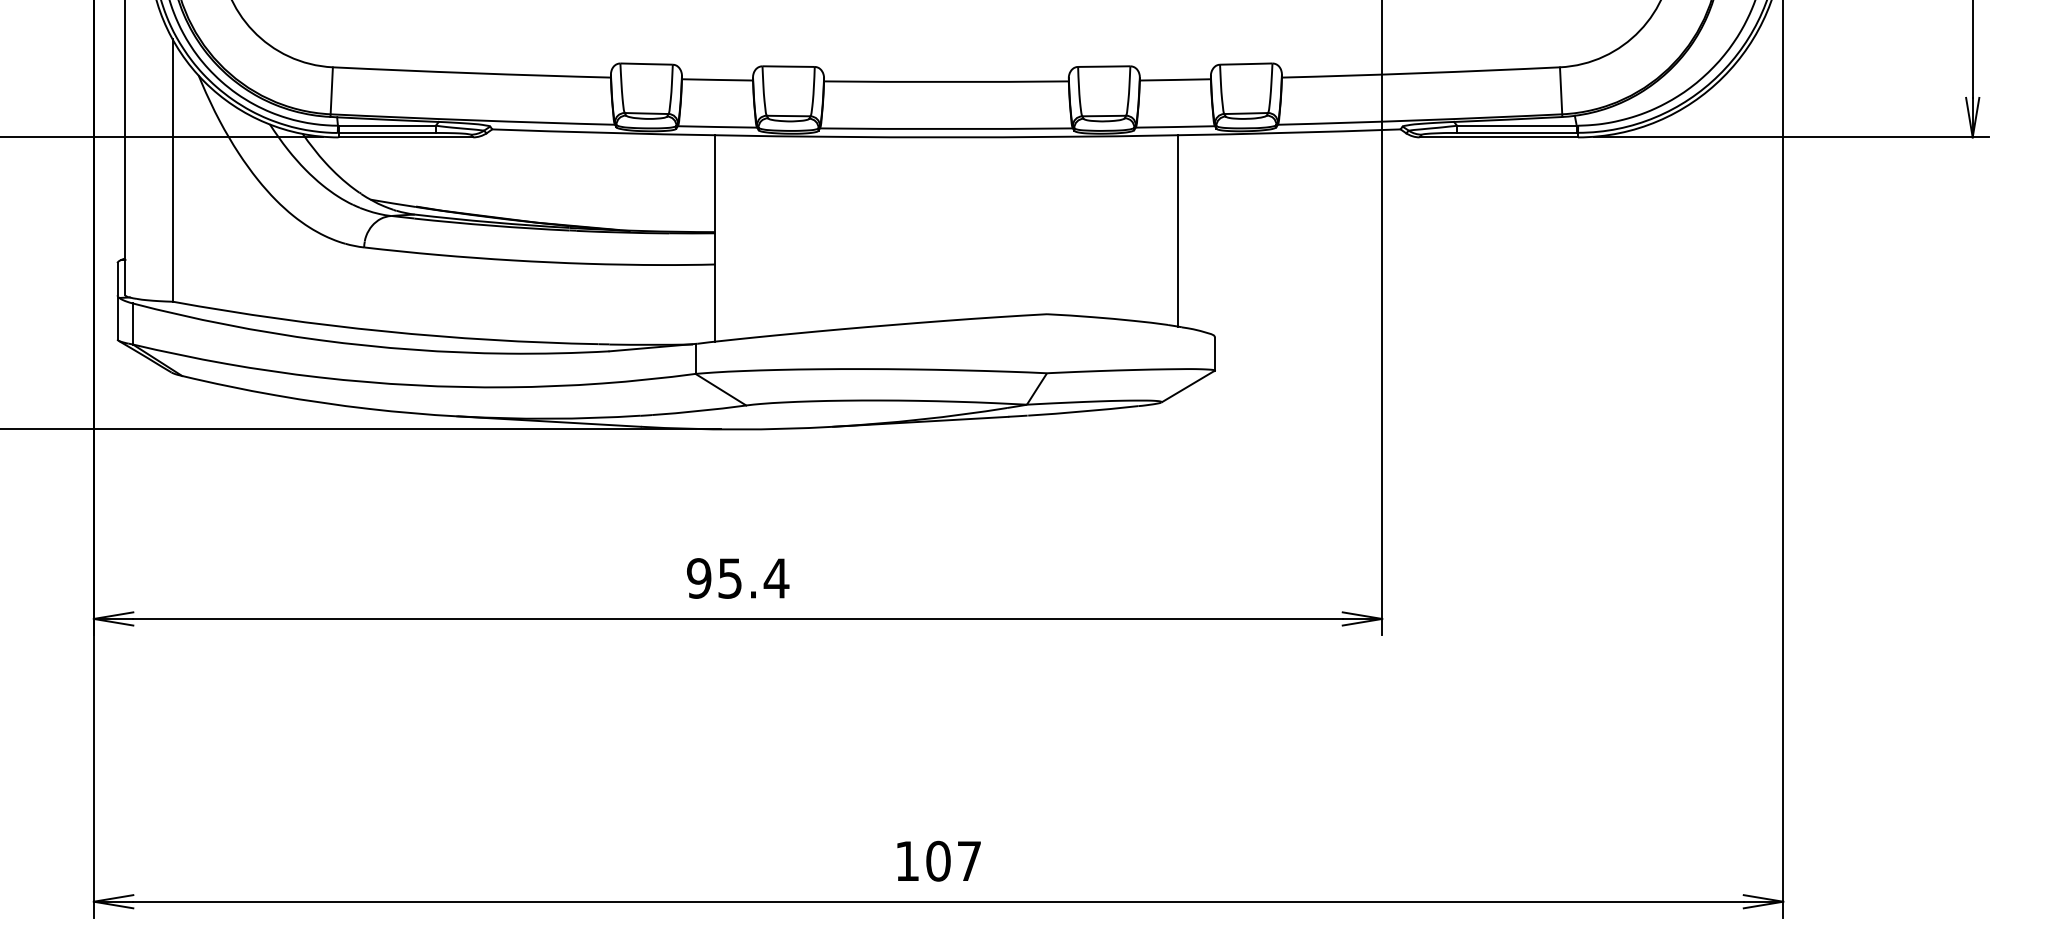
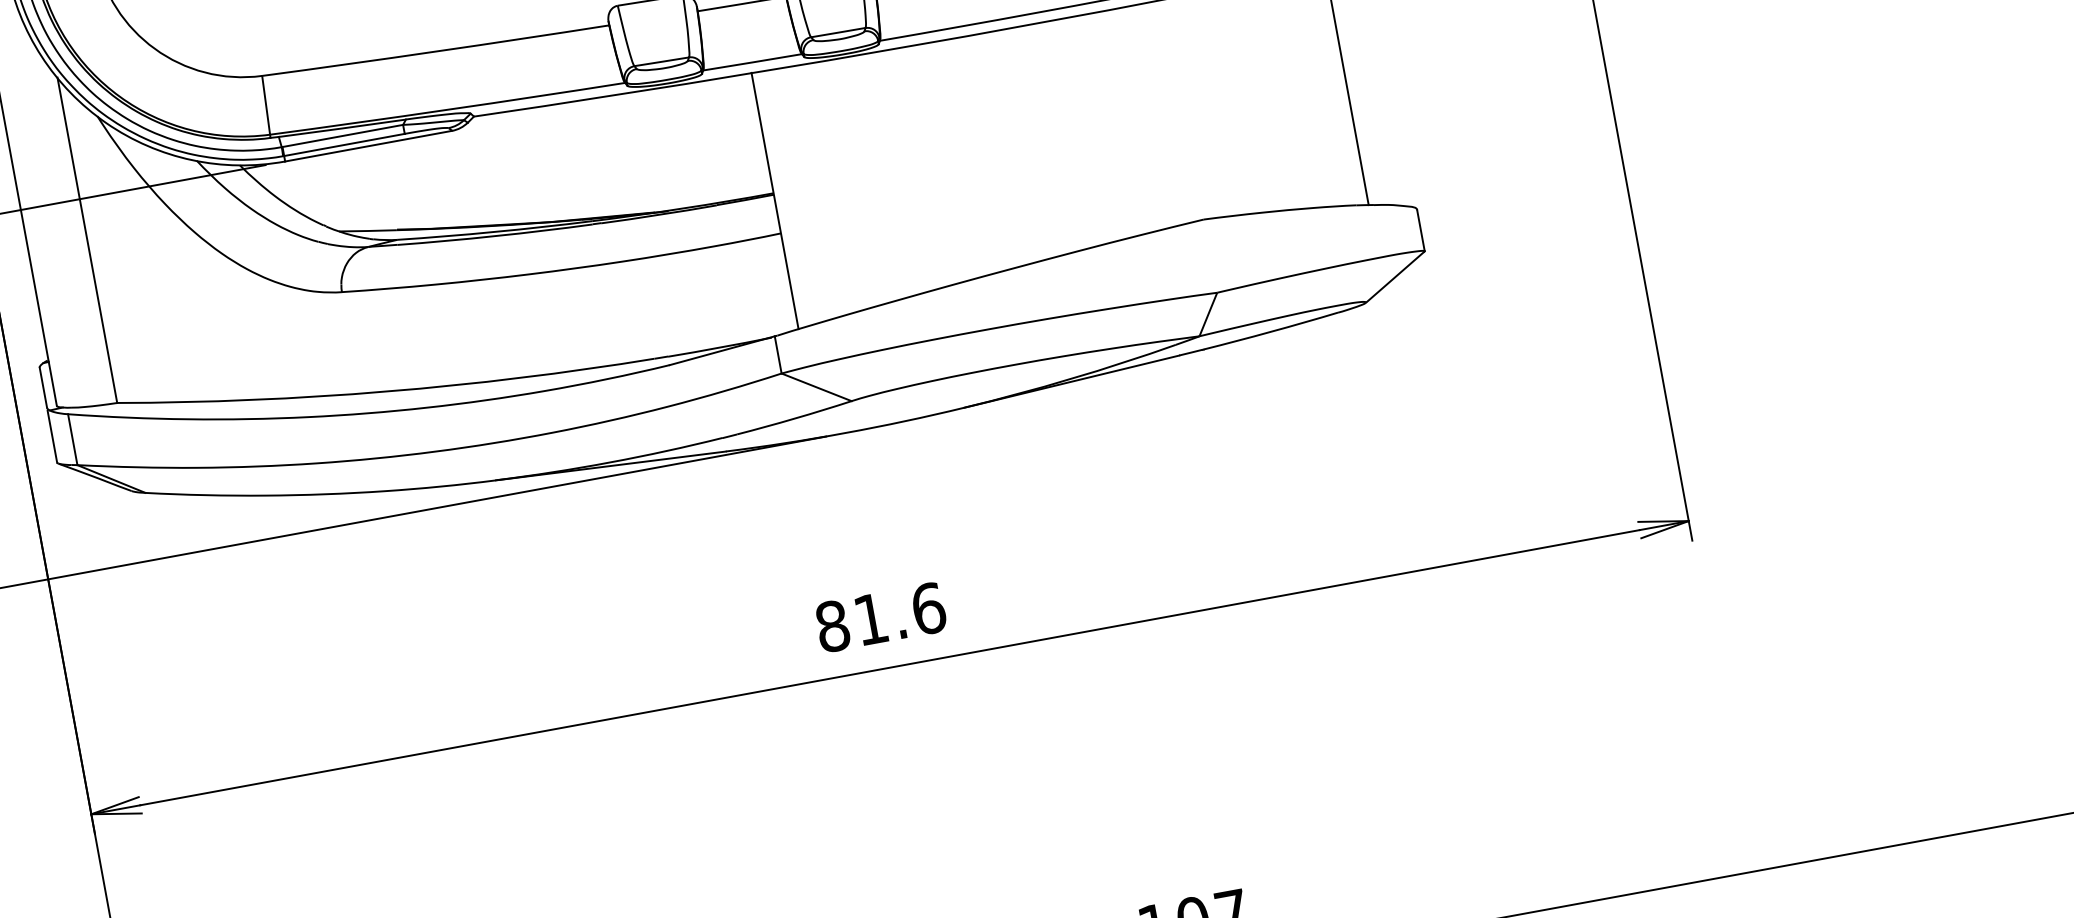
text: (738, 578) -> (881, 617), 95.4 -> 81.6

